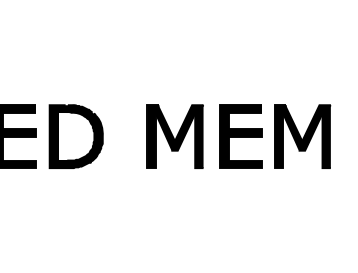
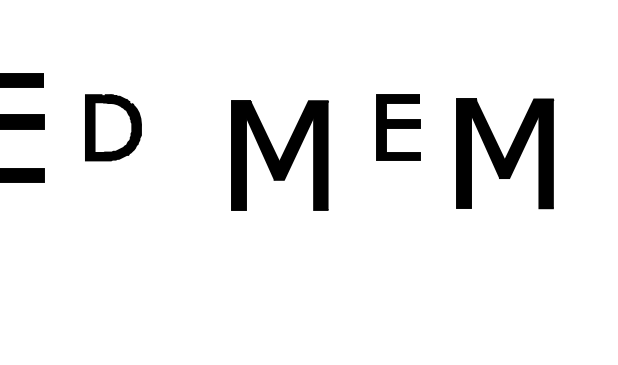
part: (75, 136) -> (112, 127), size x0.6
part: (174, 136) -> (278, 155), moved
part: (240, 136) -> (397, 127), size x0.6
part: (302, 136) -> (504, 153), moved

